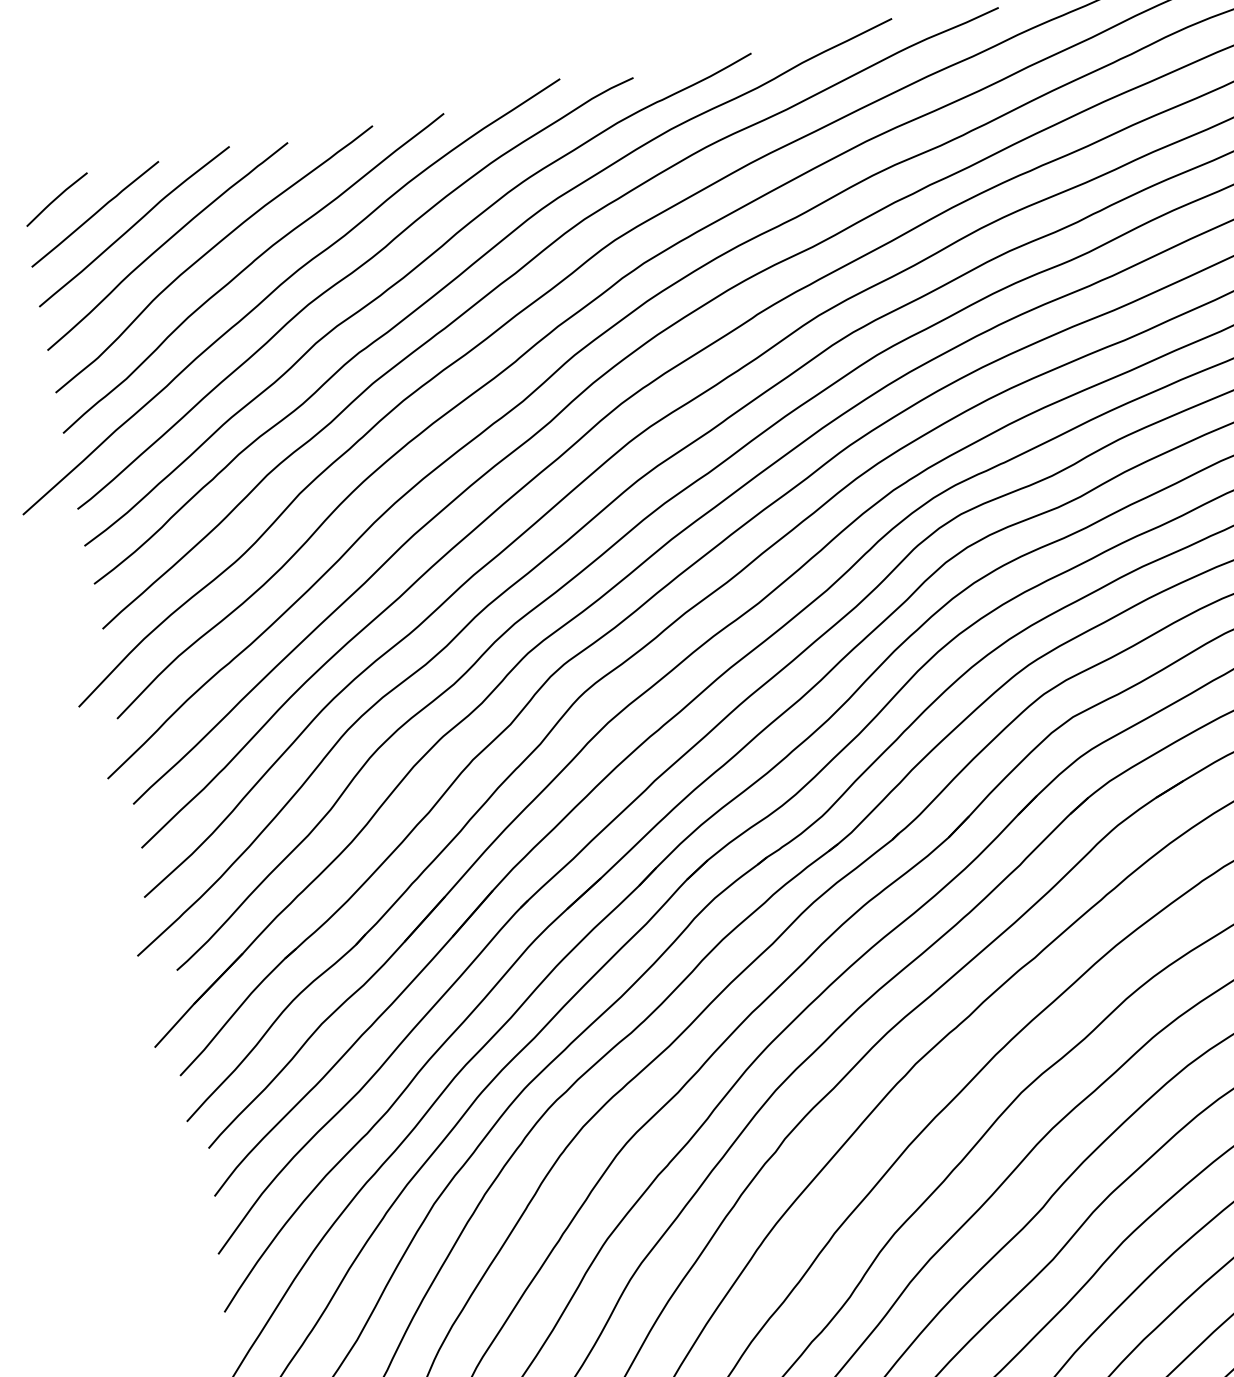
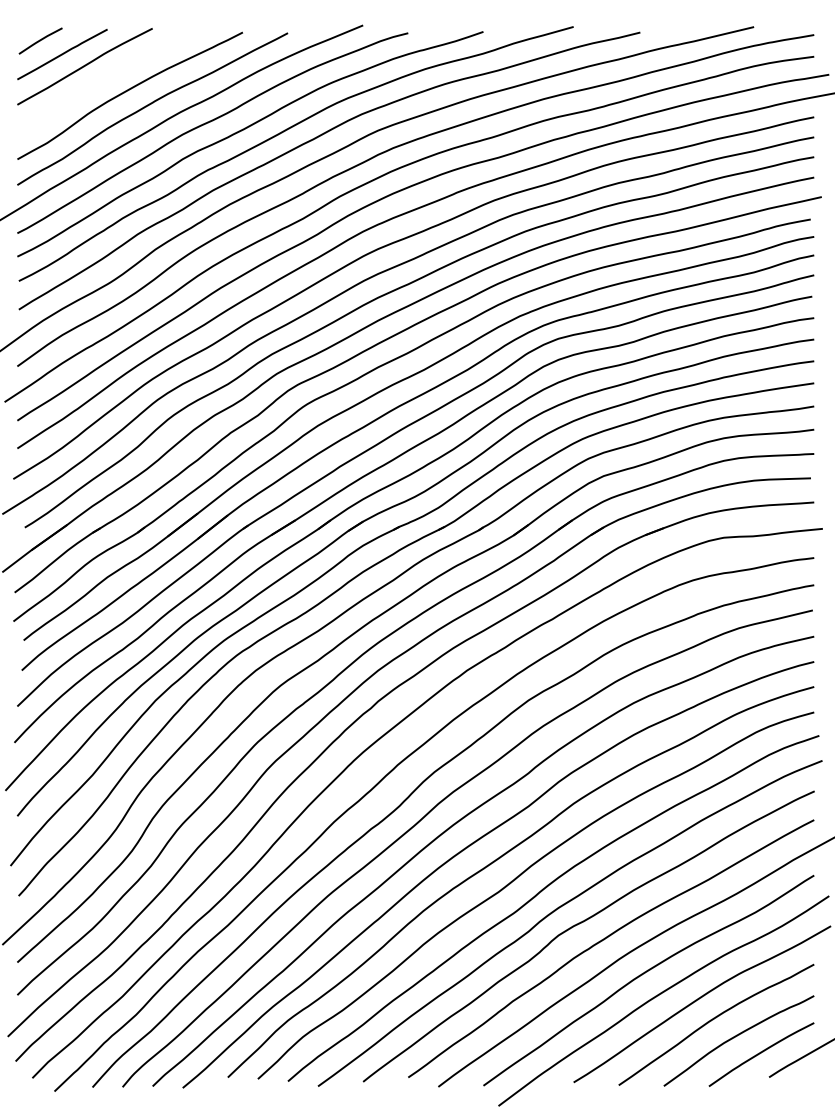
curve: (167, 242) -> (103, 80), removed

